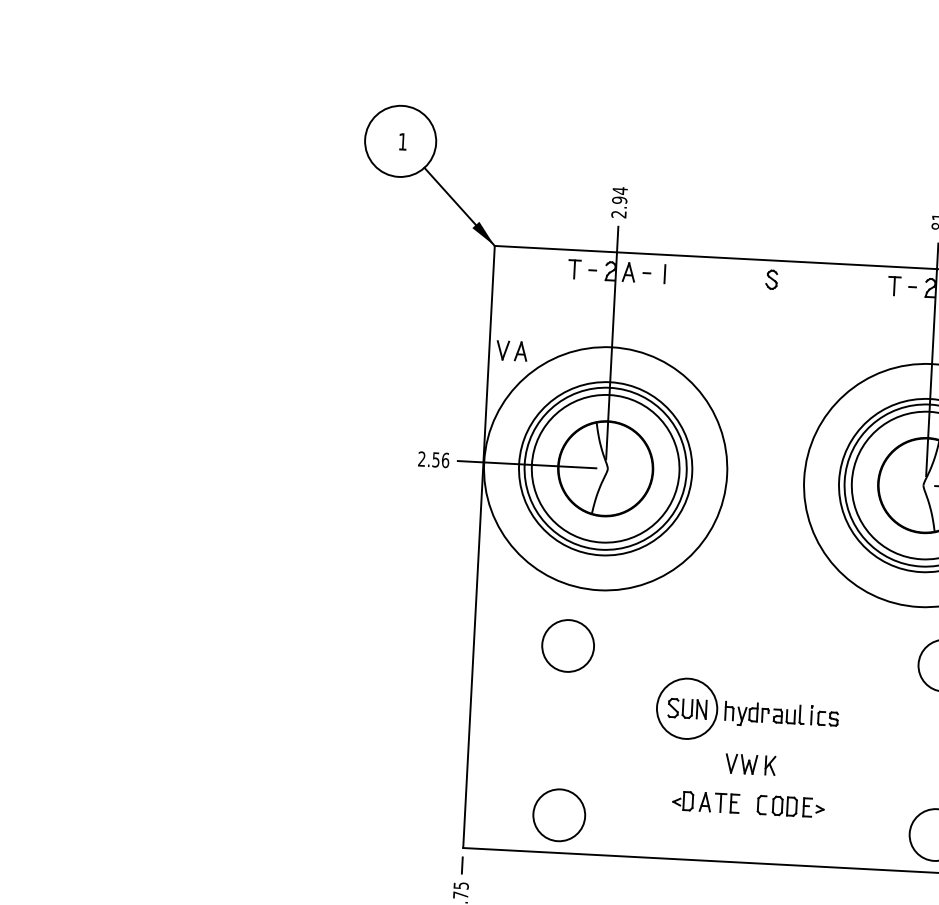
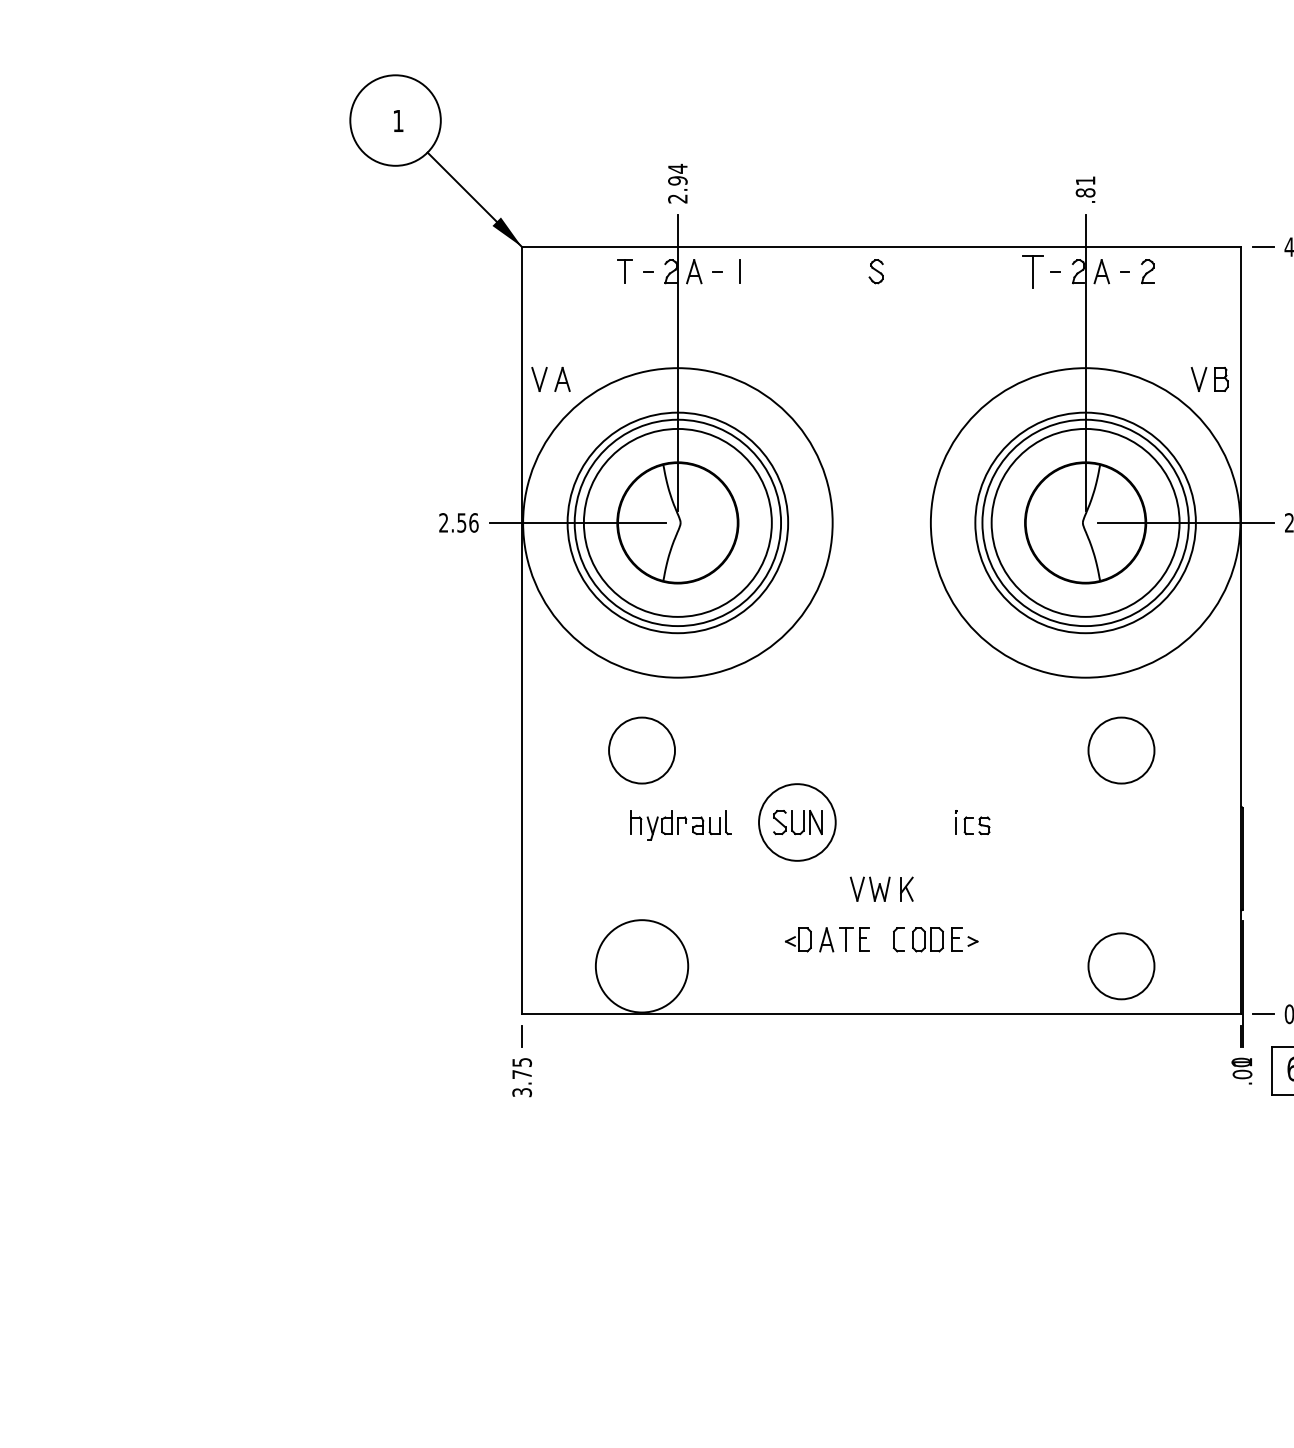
part: (894, 286) -> (1032, 271), size x1.4
part: (764, 715) -> (680, 825), moved
circle: (559, 815) -> (642, 966), size x1.4

